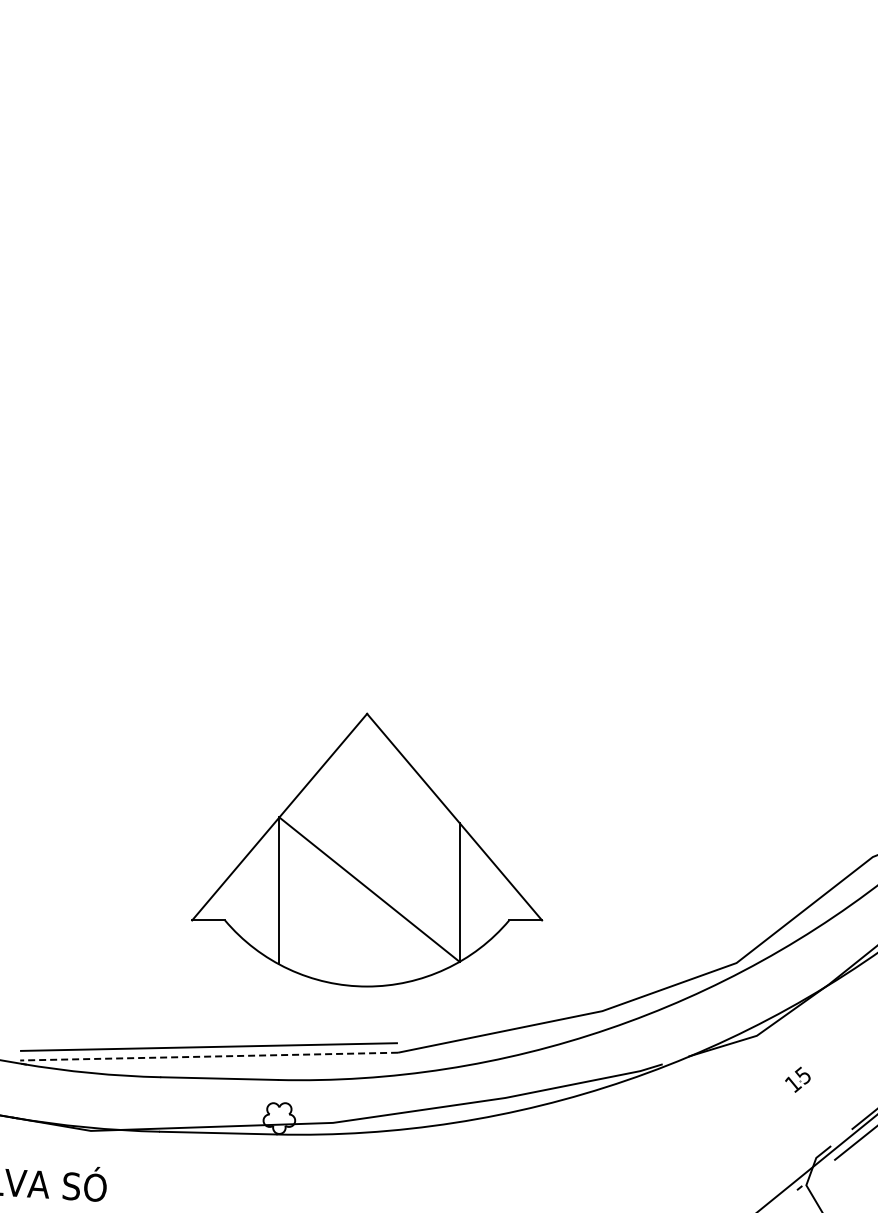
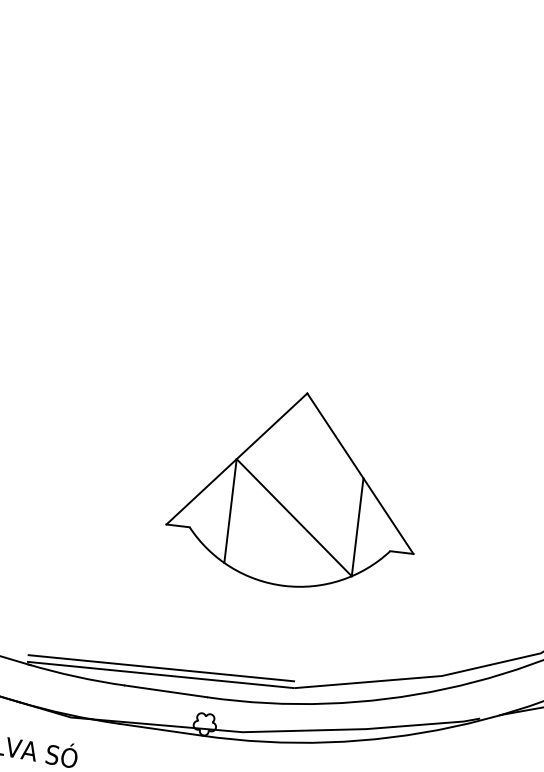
part: (367, 849) -> (296, 489), moved
line: (209, 1056) -> (160, 674), dashed -> solid

